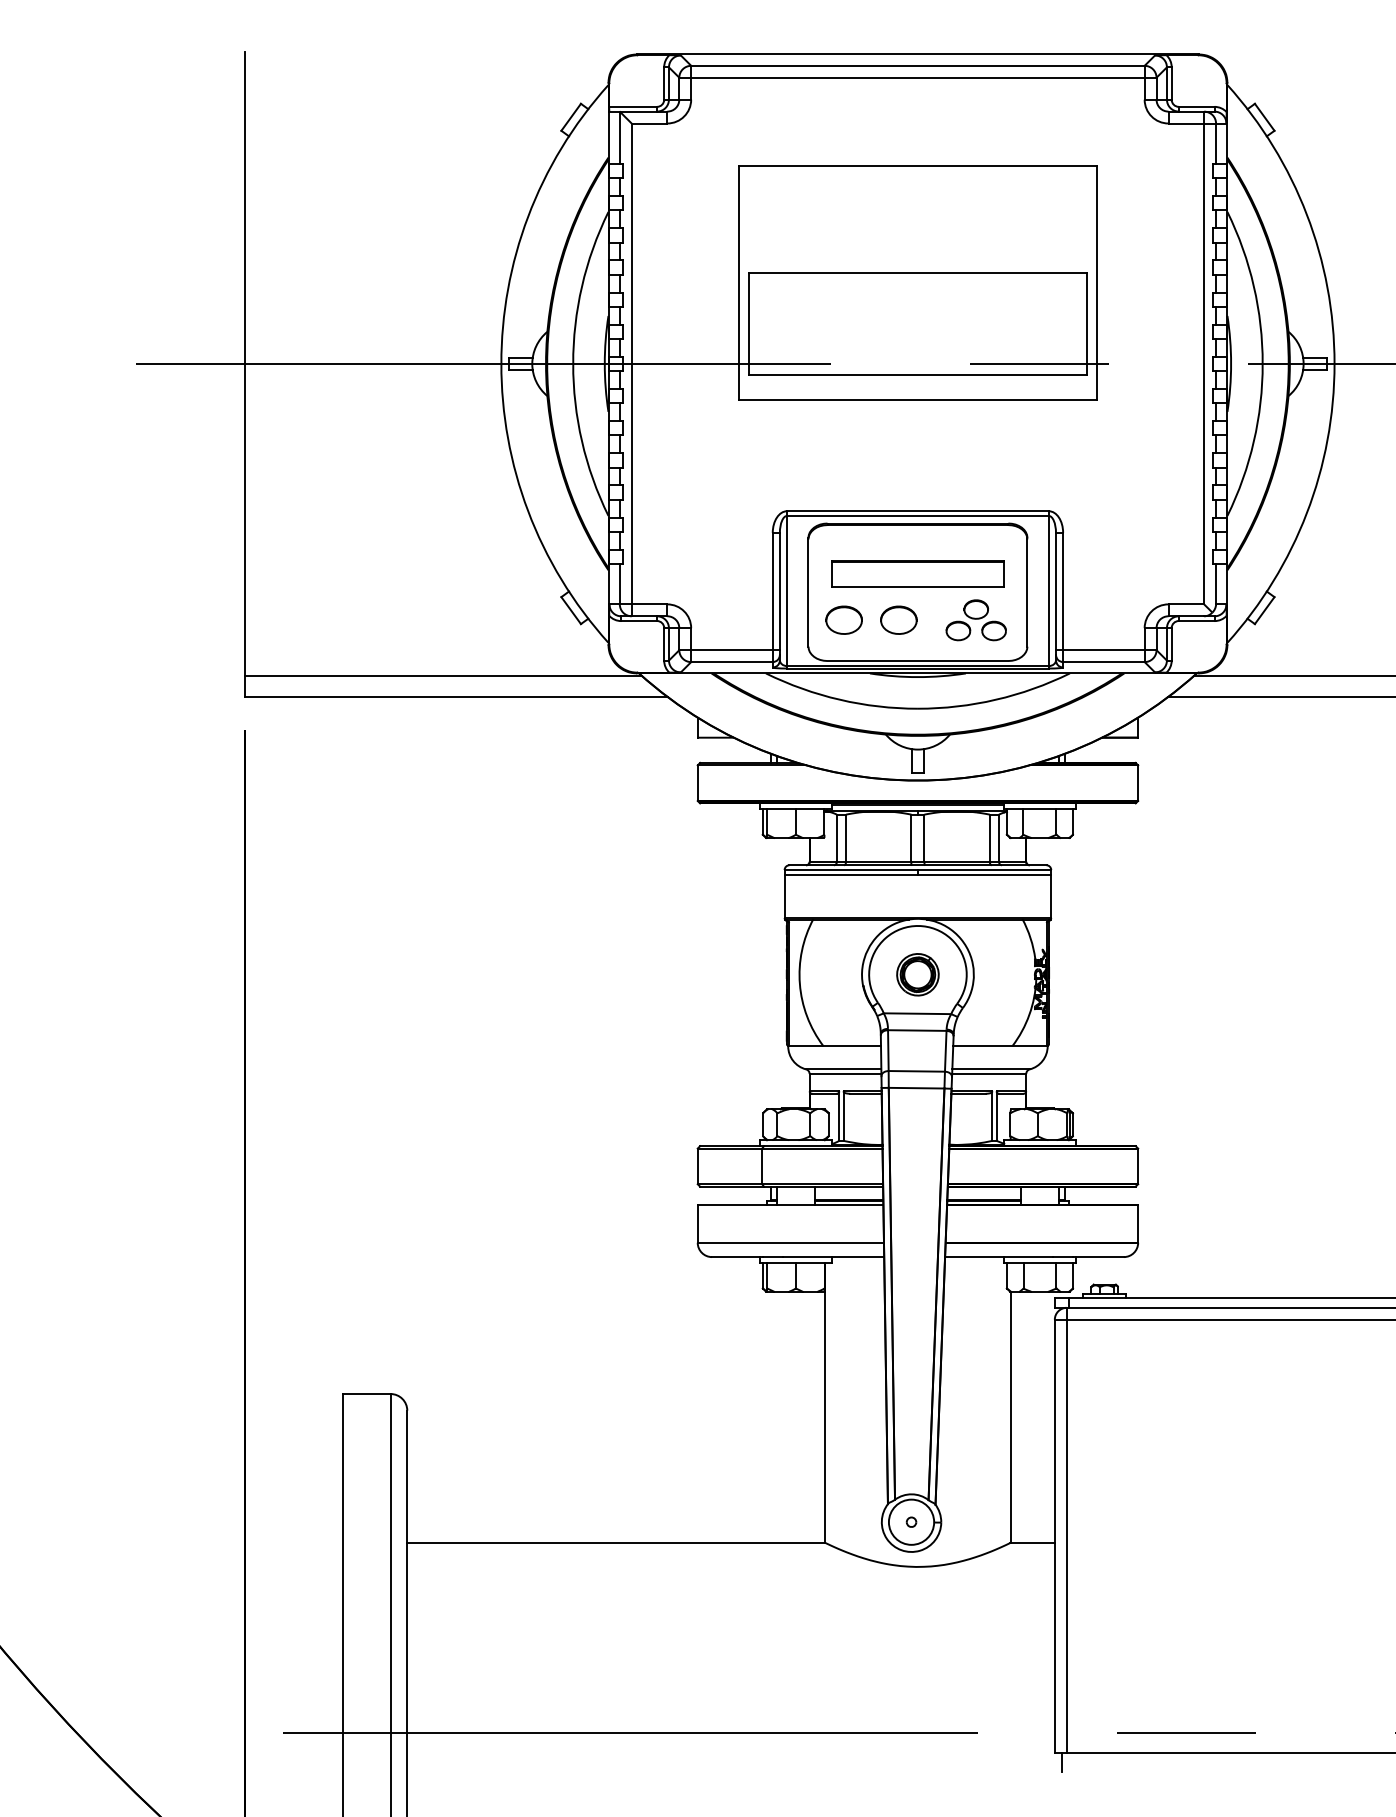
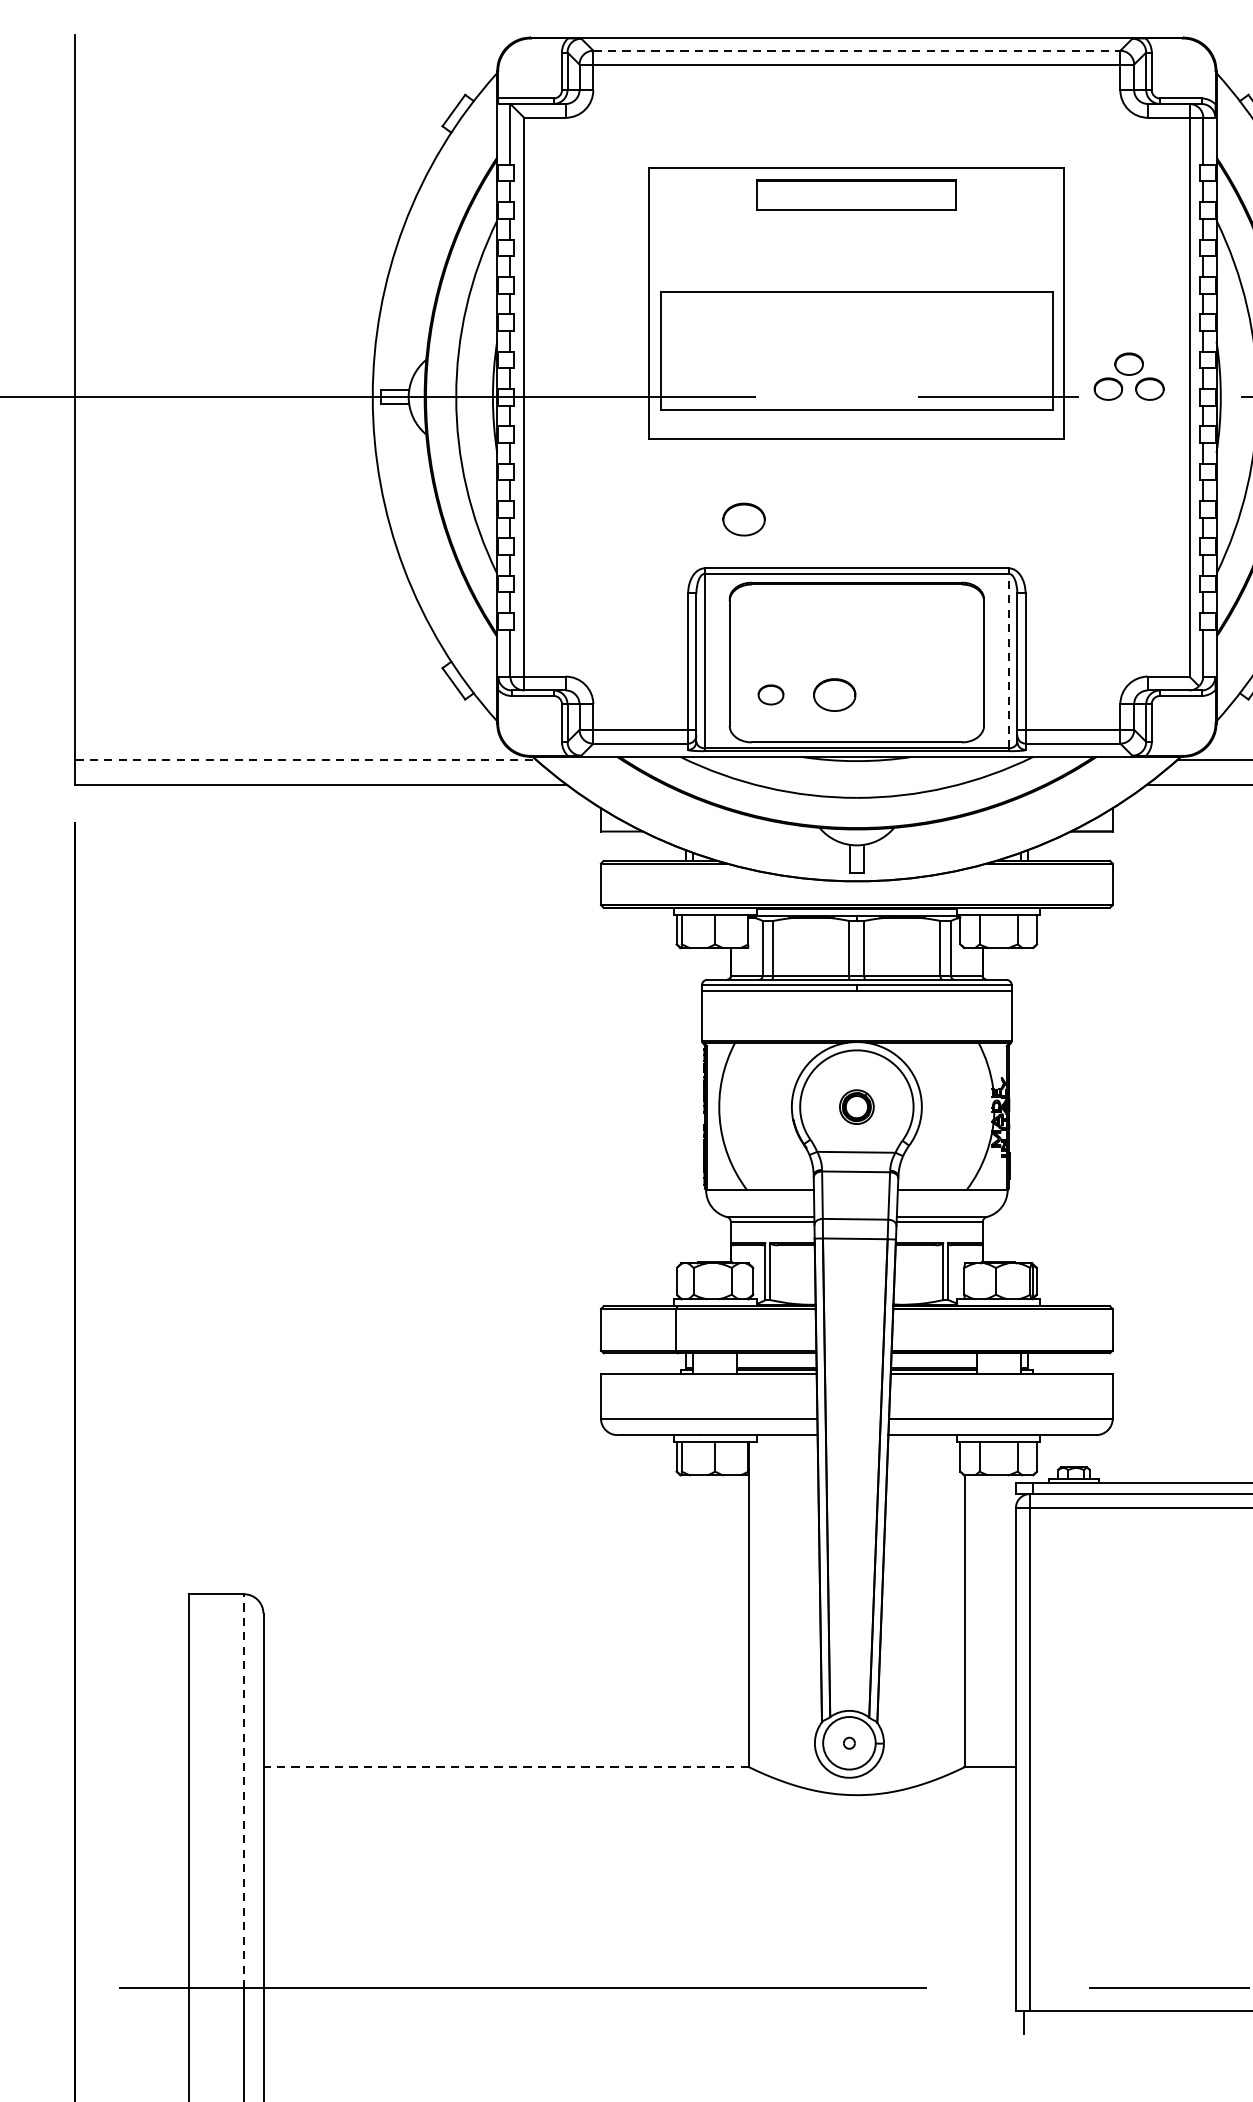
line: (917, 65) -> (856, 50), solid -> dashed
part: (820, 468) -> (743, 518), added
part: (917, 573) -> (856, 194), moved
line: (1048, 590) -> (1008, 660), solid -> dashed
part: (843, 619) -> (770, 694), size x0.6
part: (975, 620) -> (1128, 376), moved
line: (444, 675) -> (306, 759), solid -> dashed
part: (917, 974) -> (856, 1106), size x0.7
line: (616, 1542) -> (506, 1766), solid -> dashed
line: (390, 1563) -> (243, 1791), solid -> dashed

